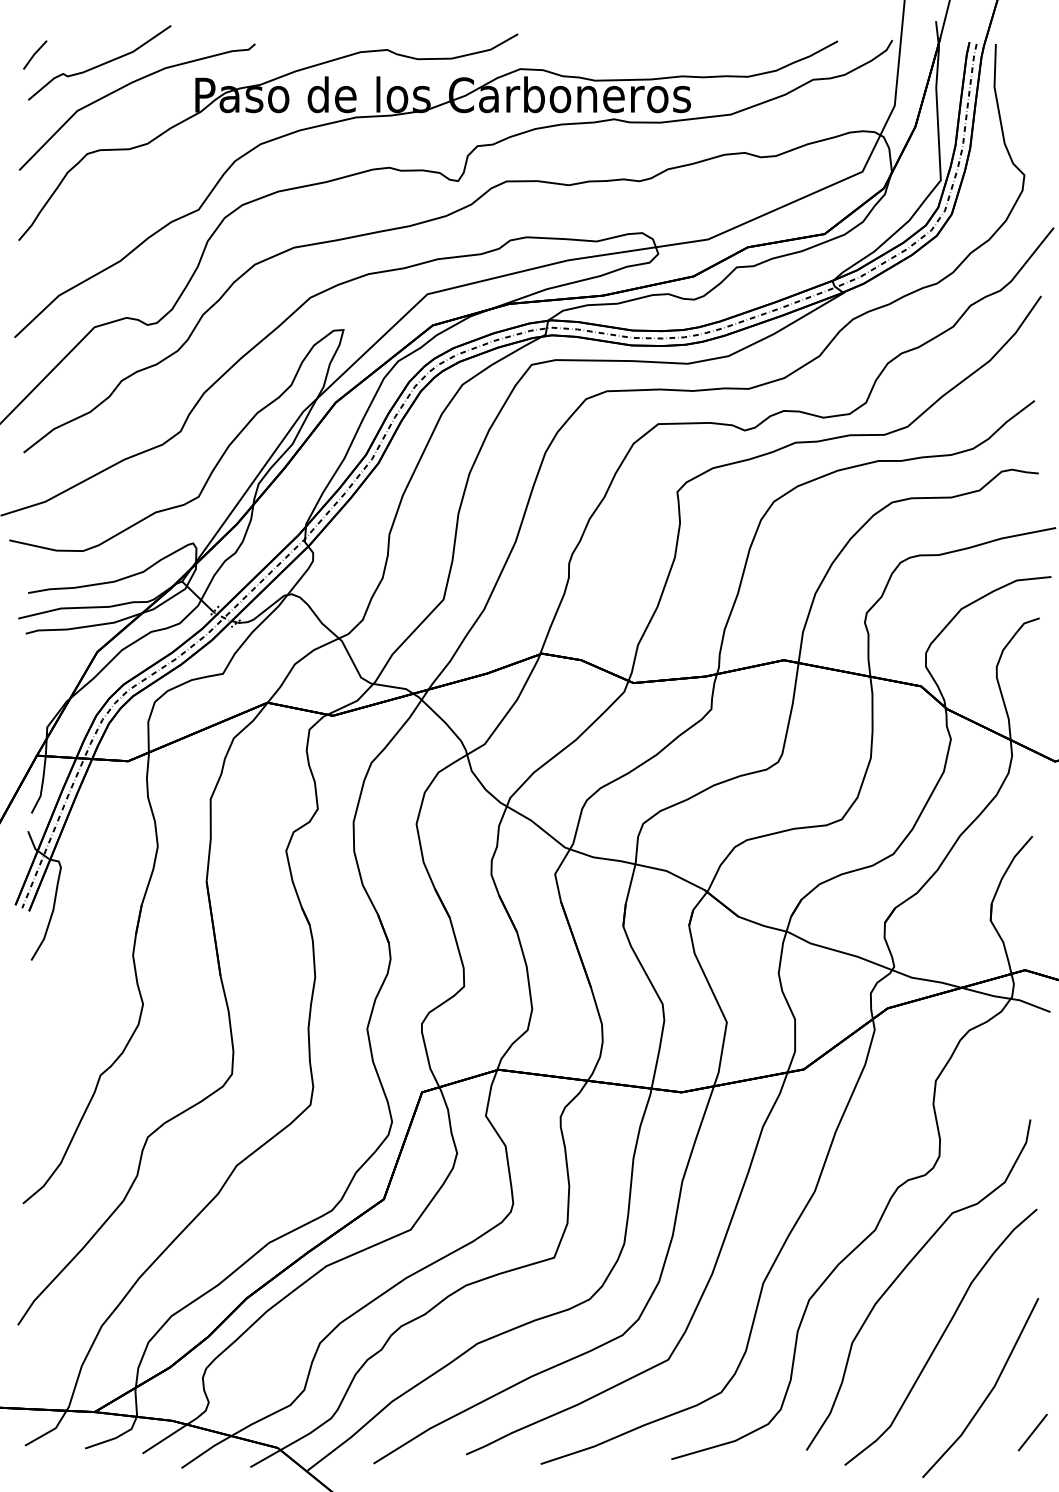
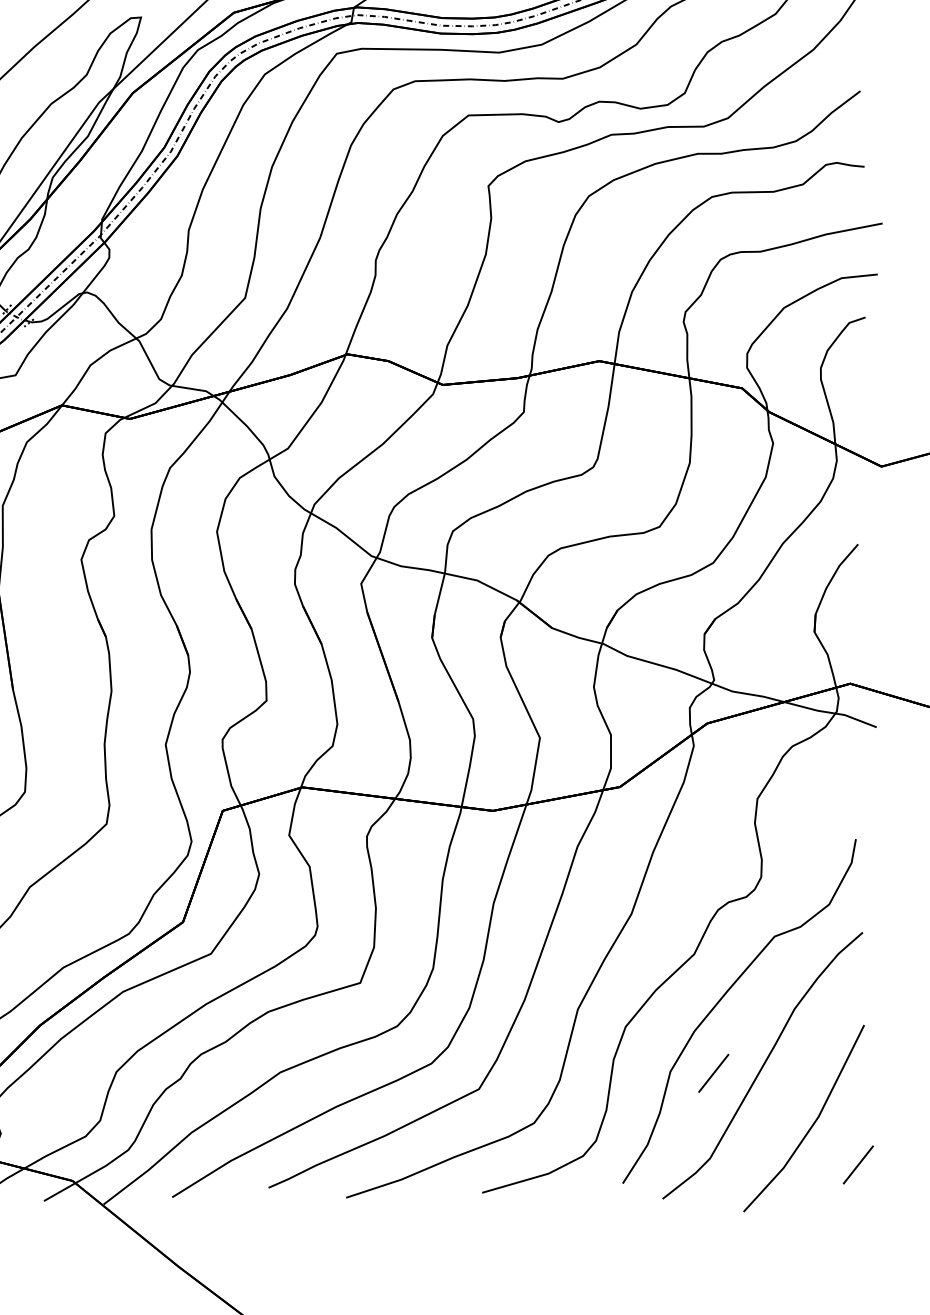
line: (893, 1344) -> (713, 1073), added

